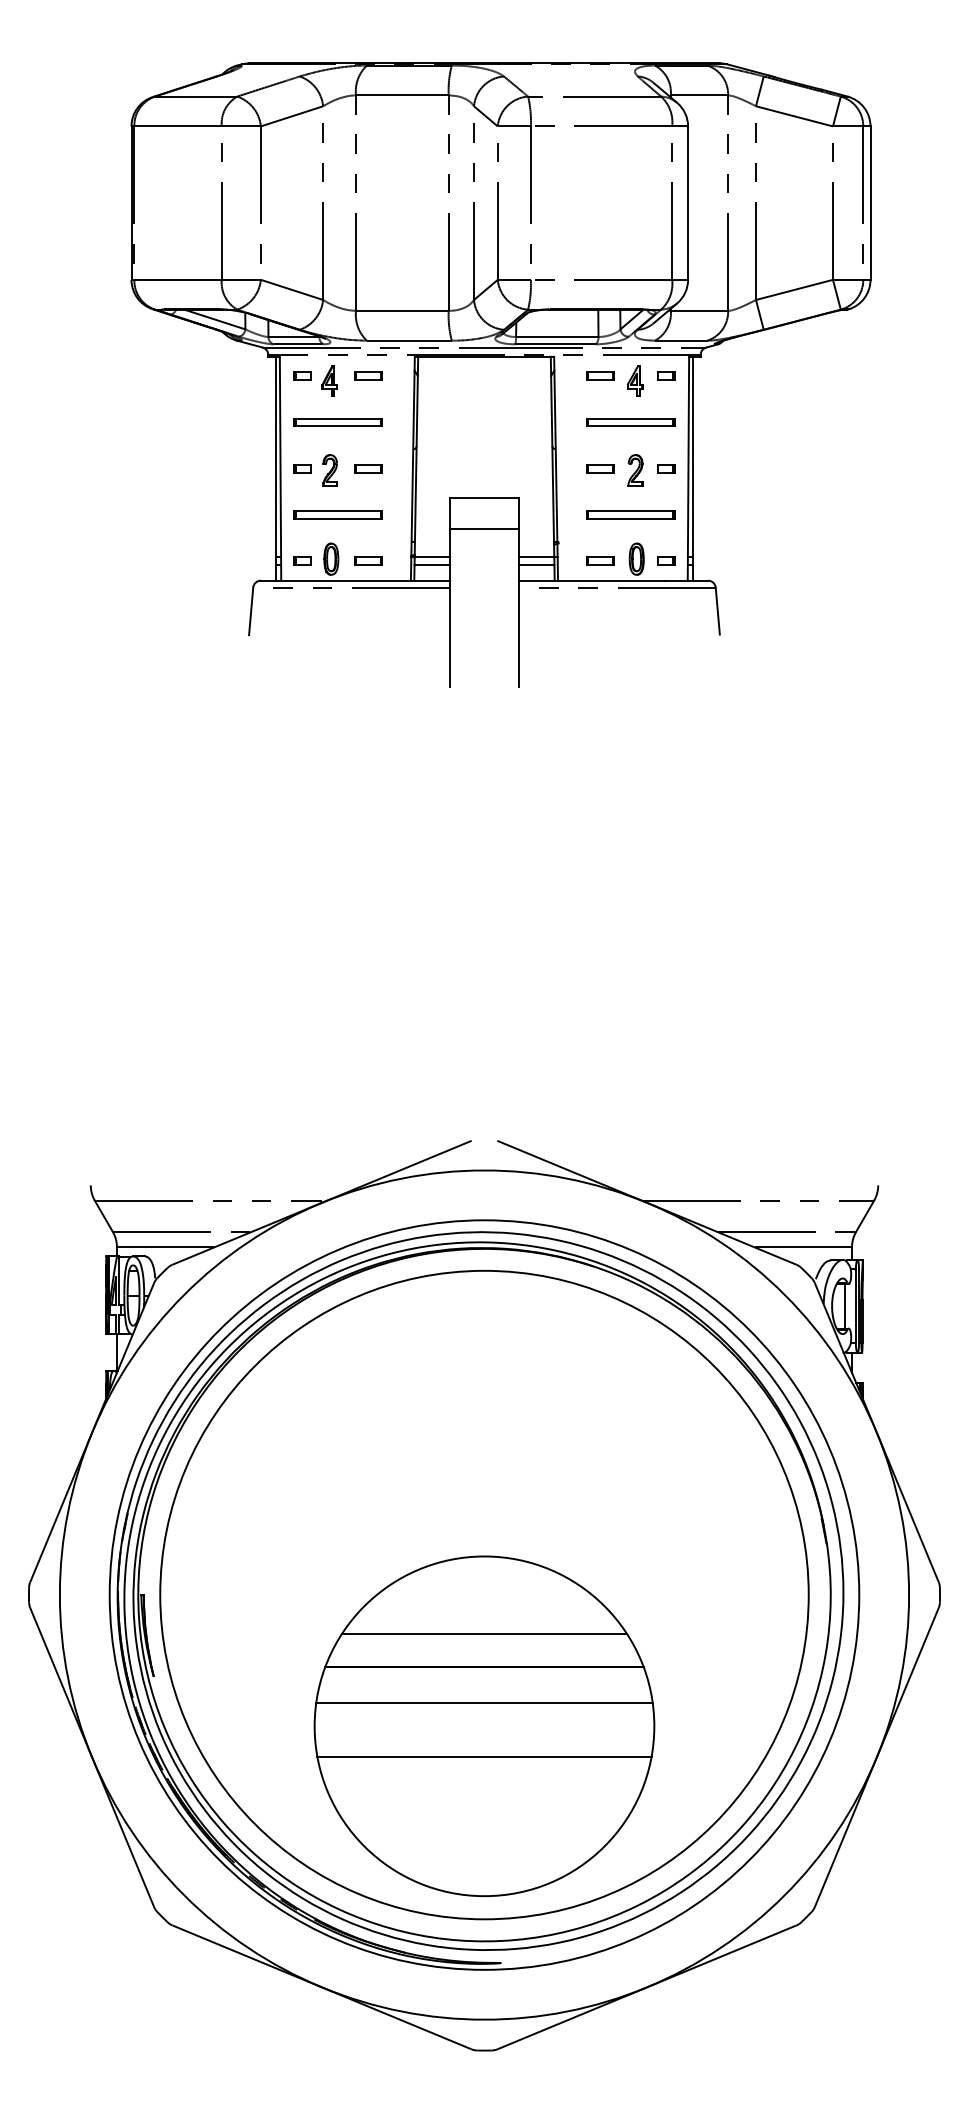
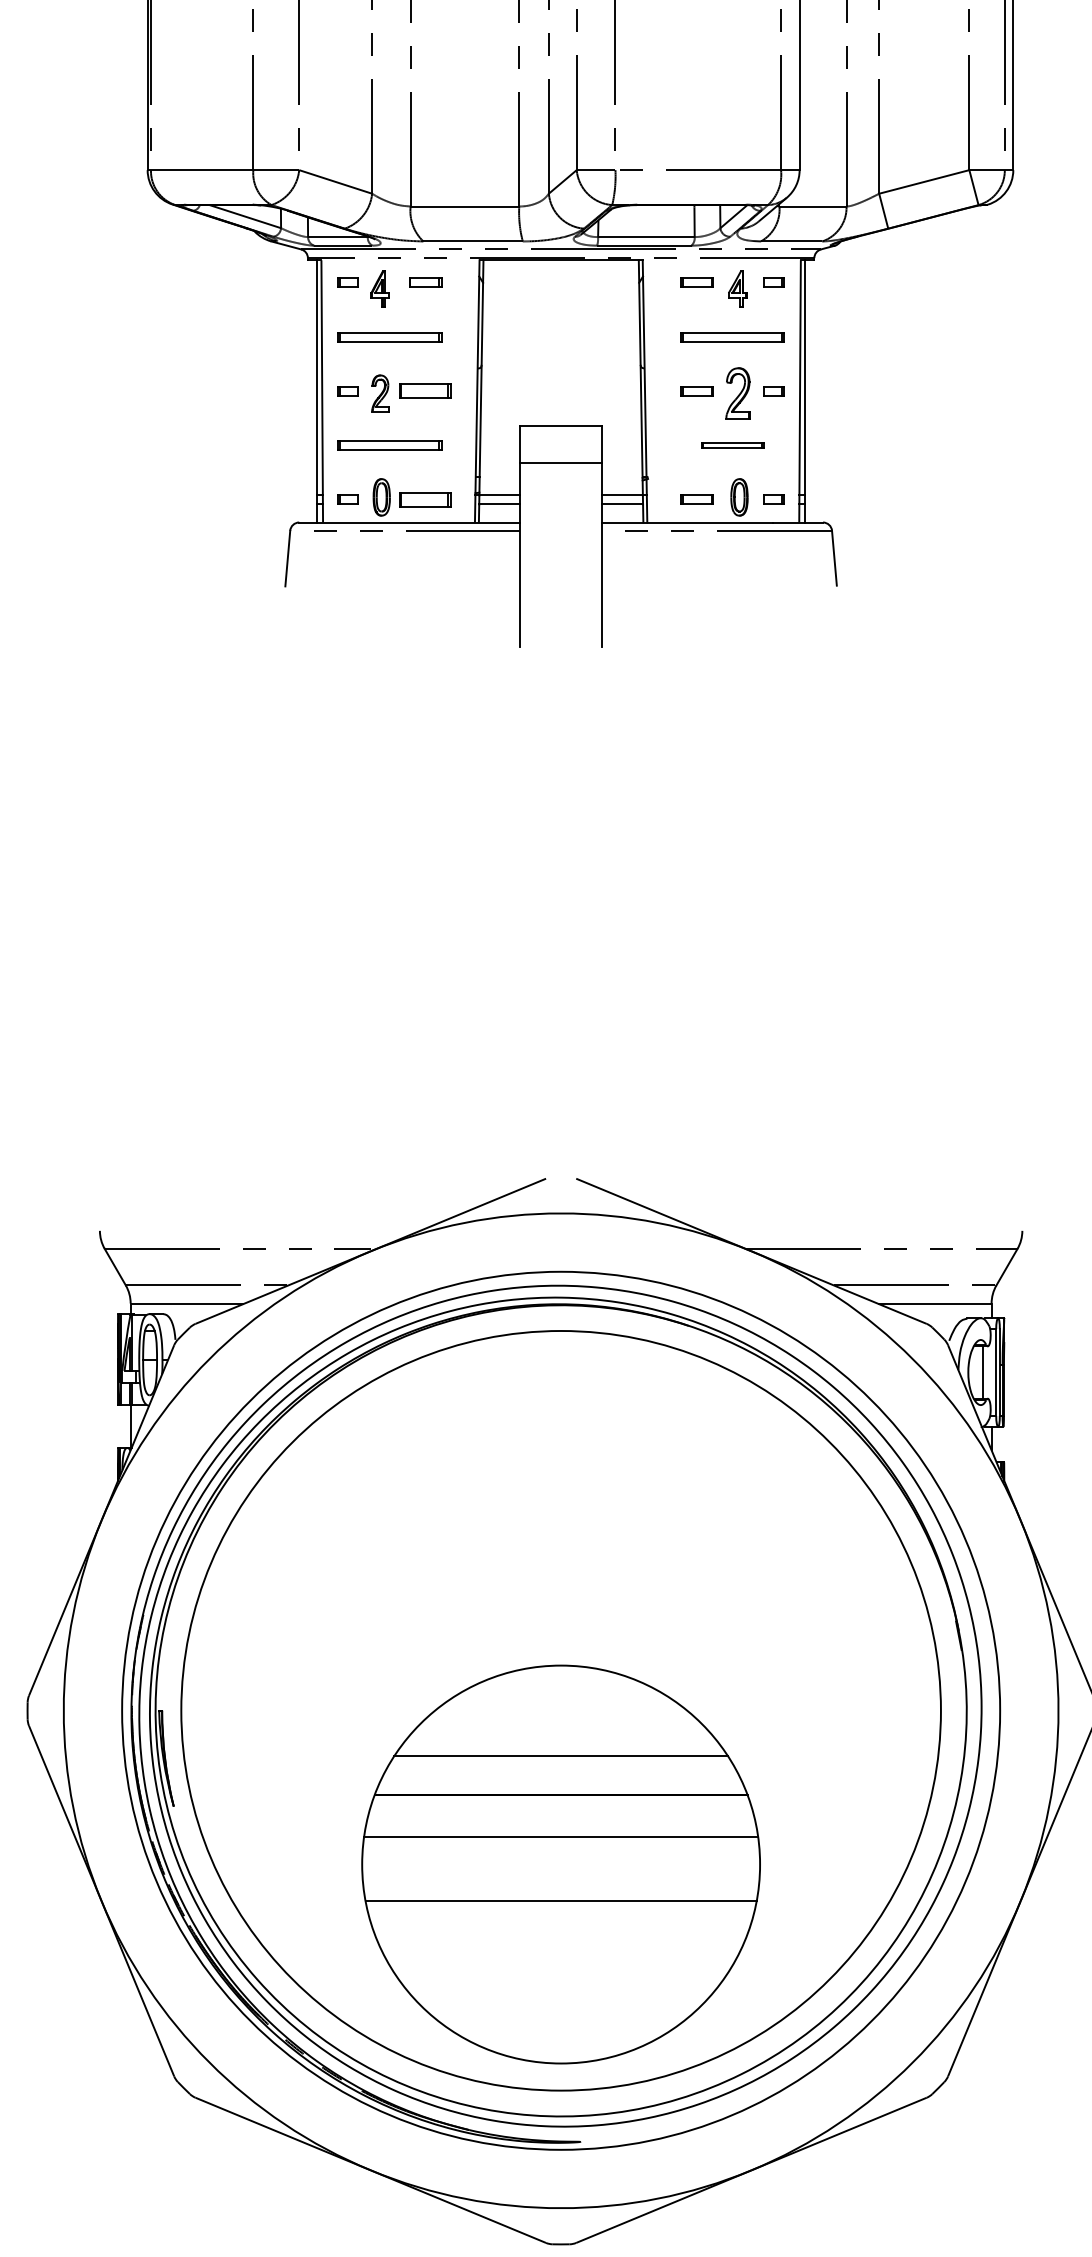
part: (368, 468) -> (425, 391), size x1.6
part: (635, 470) -> (738, 393), size x1.4
part: (630, 514) -> (732, 445), size x0.6
part: (368, 560) -> (425, 498), size x1.6

